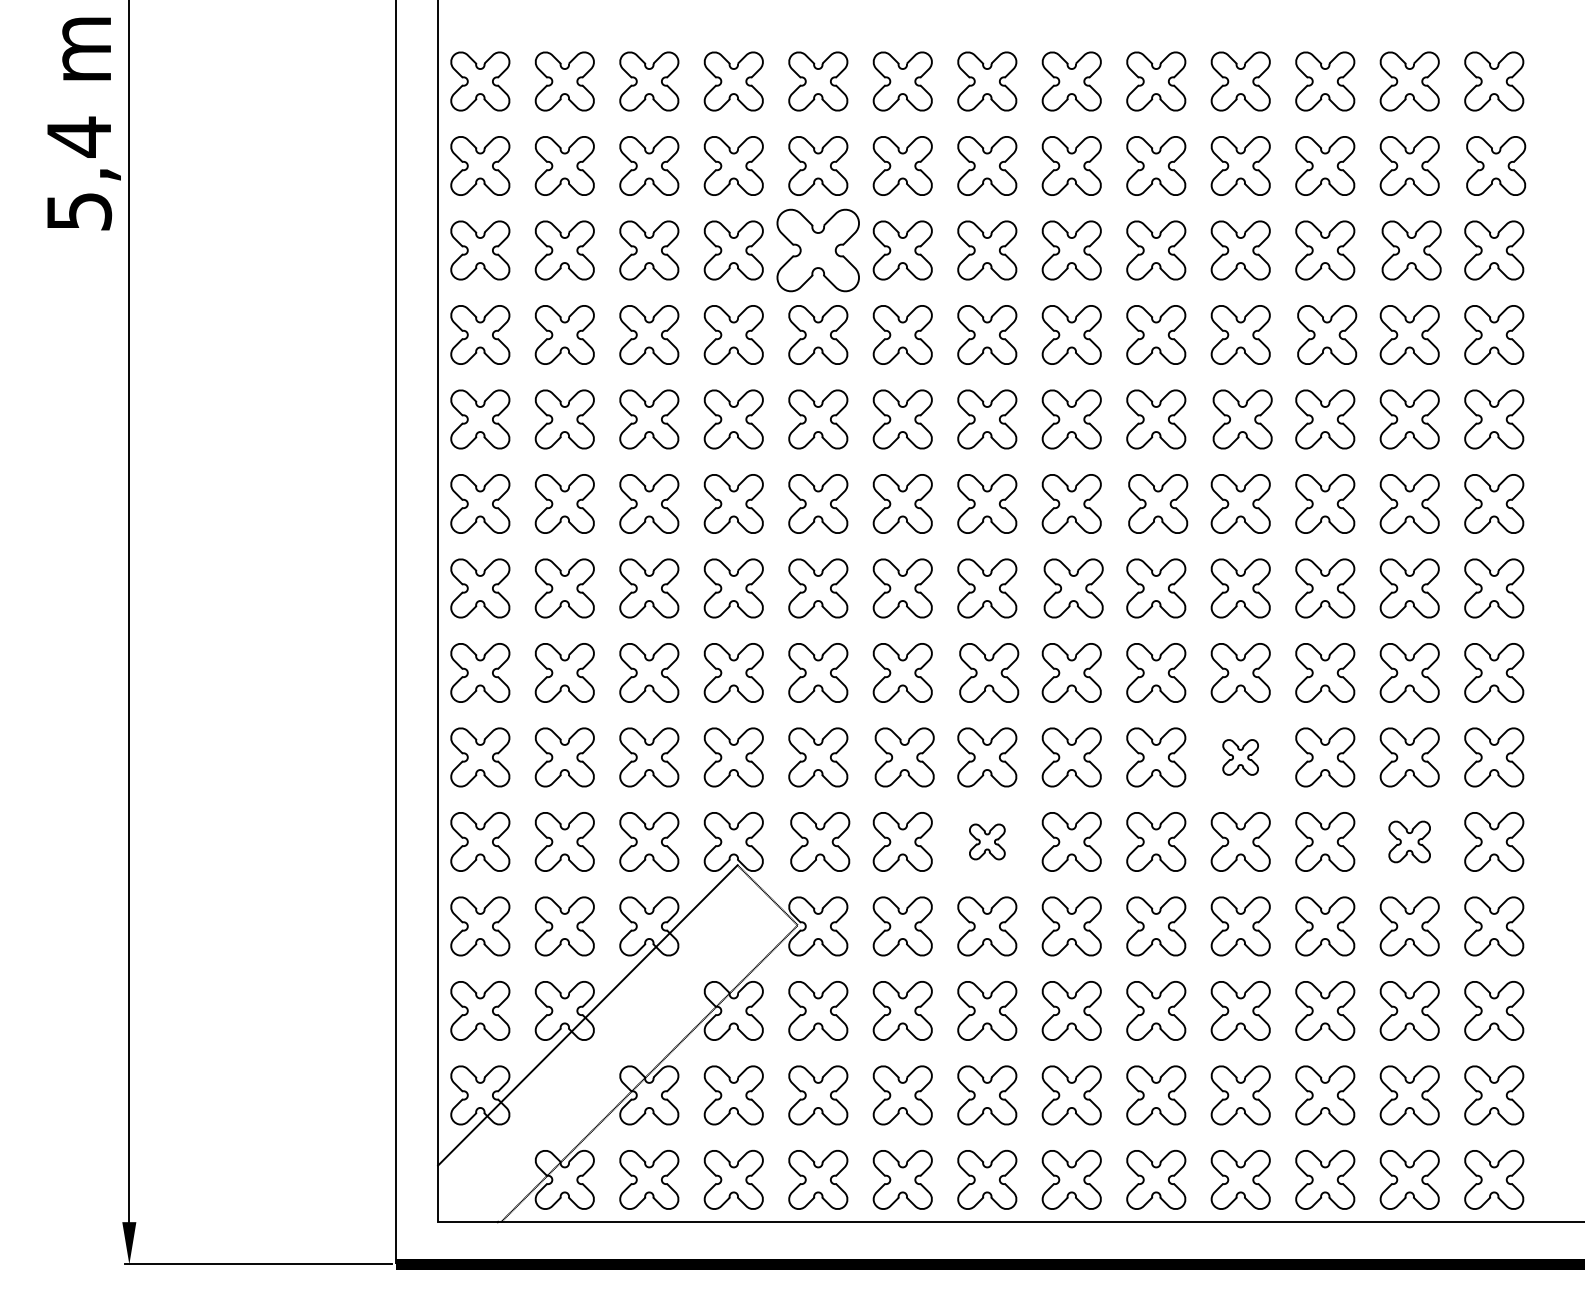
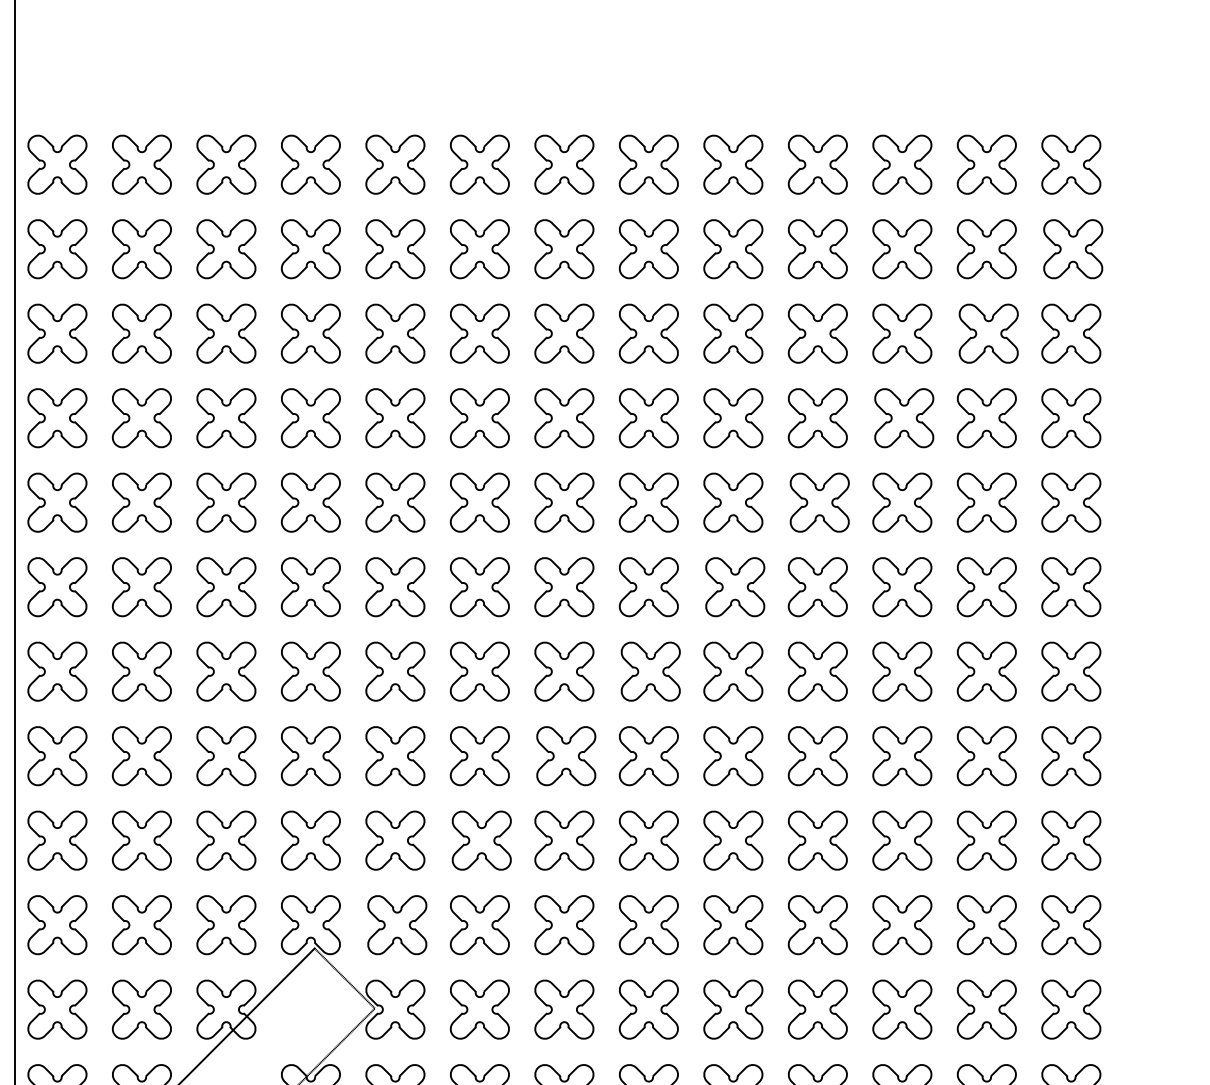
part: (818, 250) -> (395, 333), size x0.71
part: (1240, 757) -> (817, 840), size x1.67
part: (987, 841) -> (564, 924), size x1.67
part: (1409, 841) -> (986, 924), size x1.43

